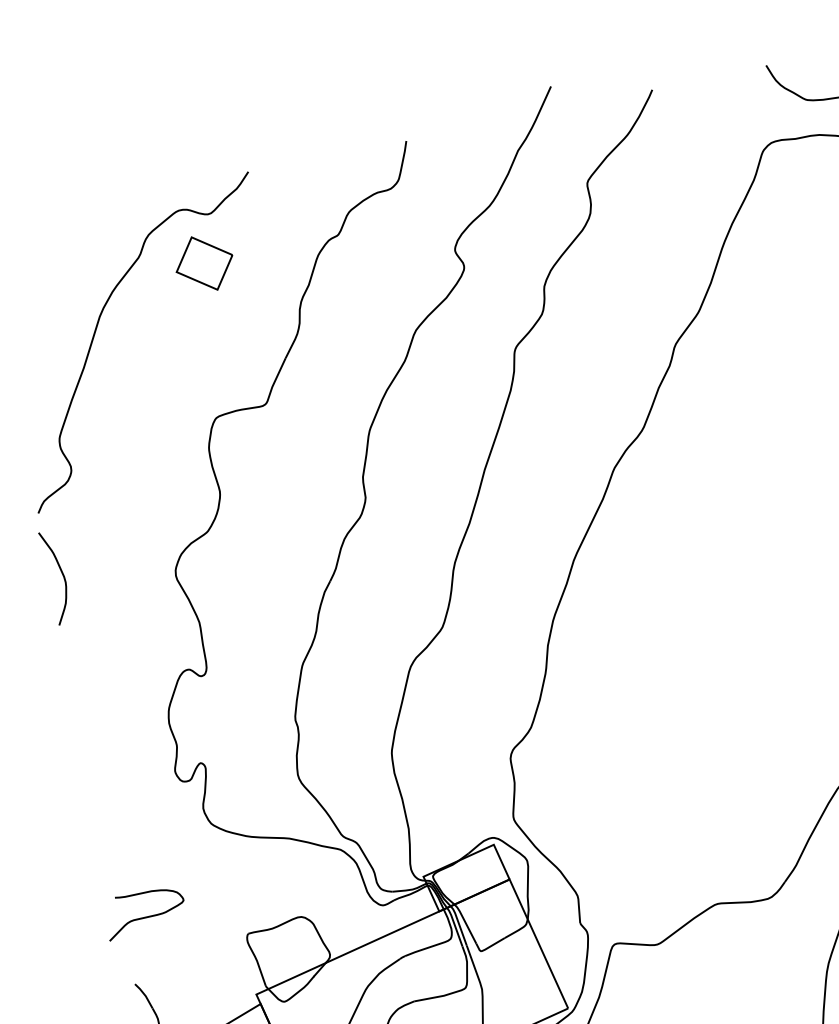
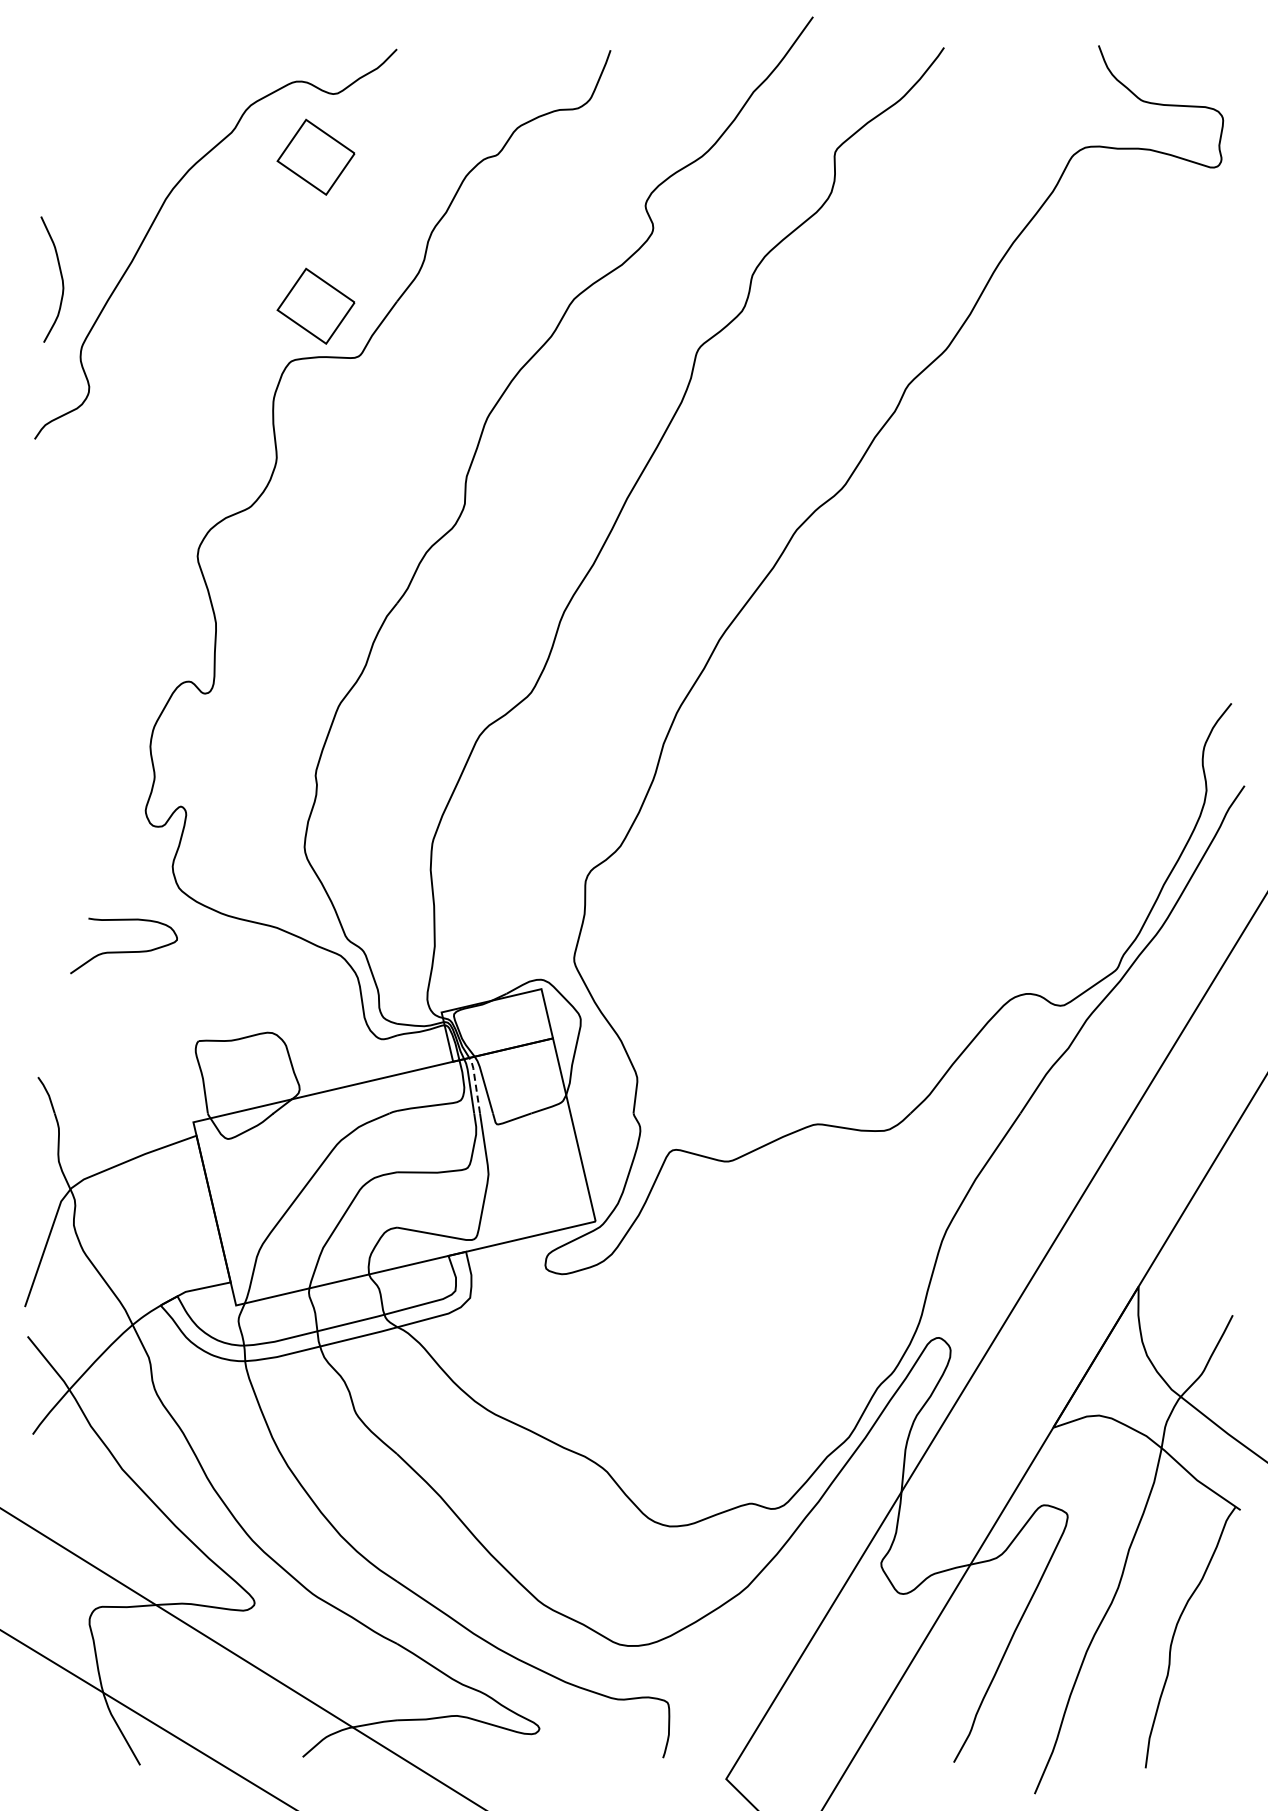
part: (226, 373) -> (315, 305), added
curve: (61, 573) -> (60, 275), moved
curve: (145, 916) -> (123, 951), moved
line: (459, 924) -> (475, 1083), solid -> dashed

